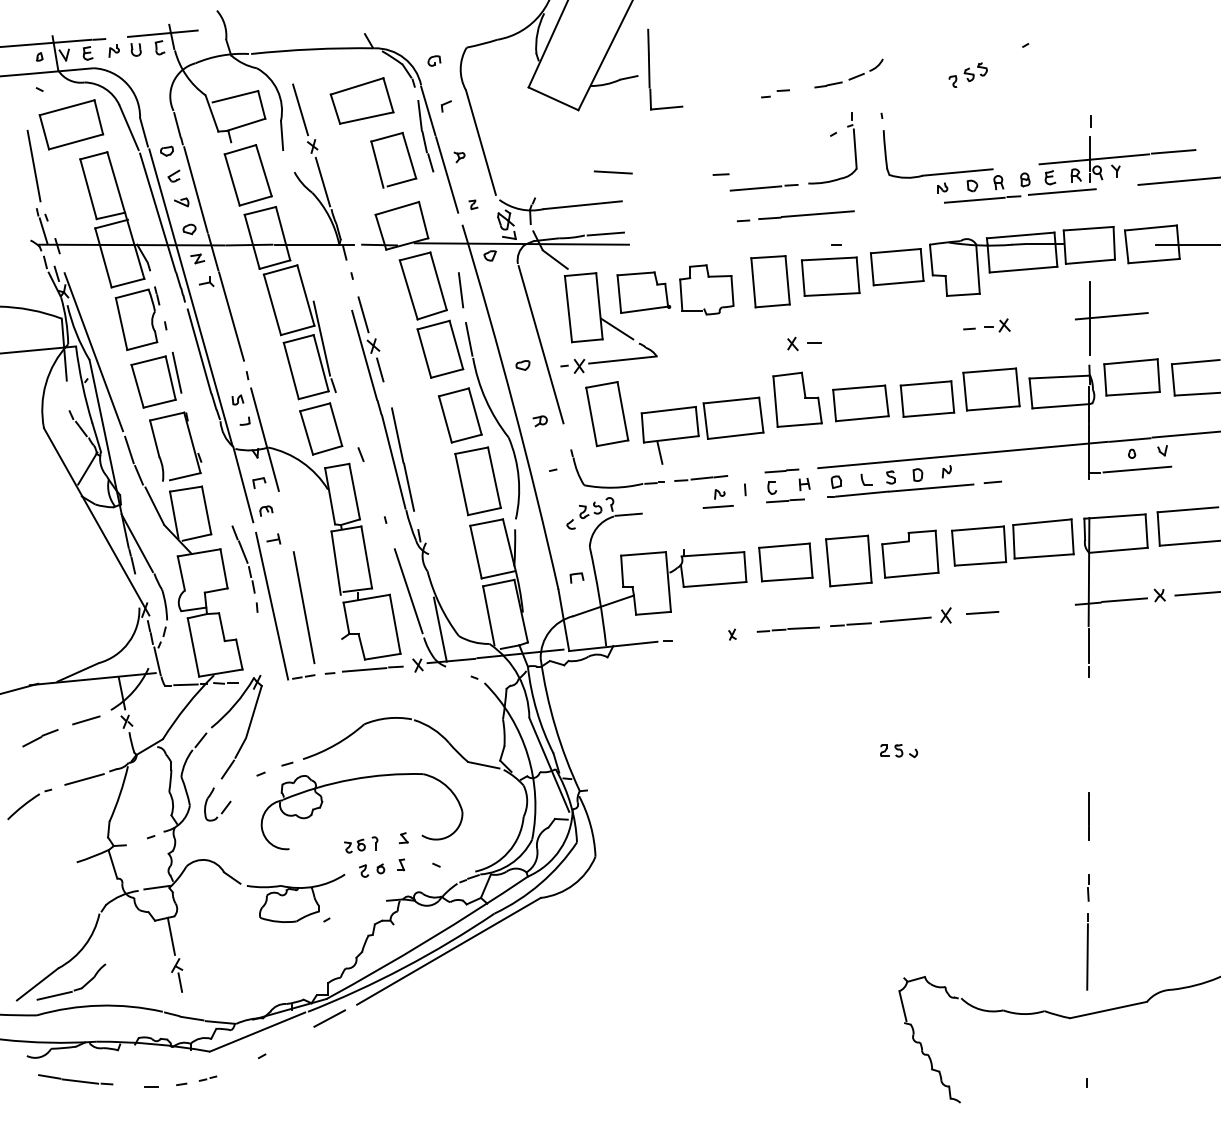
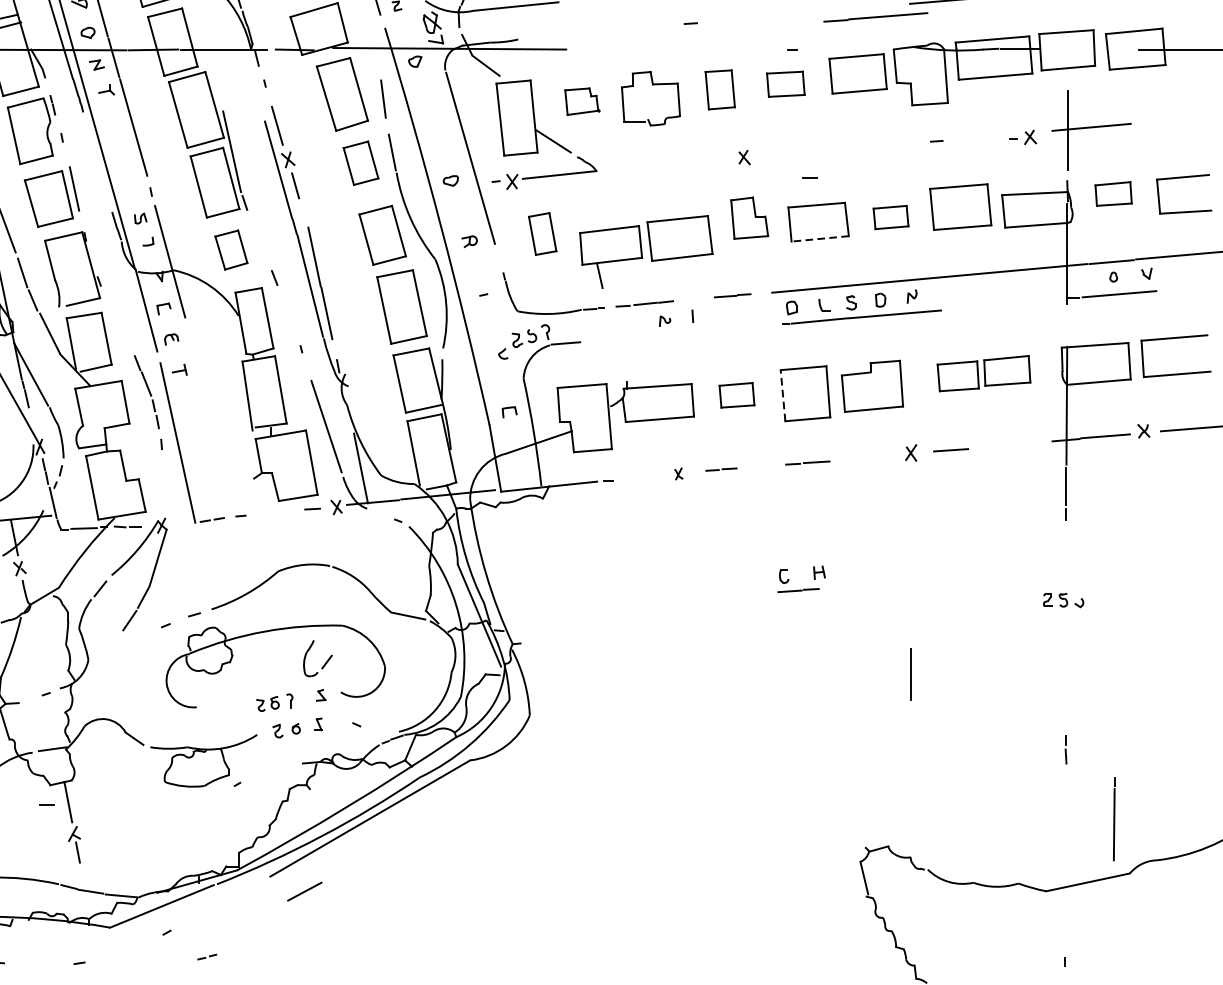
line: (806, 214) -> (875, 16), moved
line: (605, 233) -> (540, 37), removed
part: (830, 276) -> (785, 84), size x0.6
part: (770, 281) -> (720, 89), size x0.7
part: (643, 292) -> (582, 101), size x0.6
part: (997, 325) -> (1022, 137), moved
line: (814, 342) -> (809, 177), moved
part: (440, 348) -> (361, 162), size x0.7
line: (199, 351) -> (98, 165), removed
part: (1131, 377) -> (1113, 194), size x0.6
part: (927, 398) -> (891, 216), size x0.6
part: (797, 399) -> (749, 217), size x0.7
part: (607, 414) -> (542, 234), size x0.6
line: (861, 418) -> (819, 238), solid -> dashed
part: (321, 428) -> (231, 249), size x0.7
line: (992, 481) -> (961, 307), removed
part: (789, 499) -> (802, 589), moved
line: (717, 506) -> (662, 334), removed
part: (1012, 542) -> (983, 373), size x0.7
part: (785, 562) -> (736, 395), size x0.6
line: (828, 562) -> (783, 395), solid -> dashed
line: (303, 607) -> (212, 444), removed
line: (905, 619) -> (867, 457), removed
line: (803, 627) -> (756, 466), removed
line: (364, 669) -> (278, 511), removed
part: (899, 751) -> (1064, 601), moved
part: (223, 809) -> (324, 664), moved
line: (1088, 816) -> (910, 675), moved
line: (1087, 951) -> (1114, 818), moved
line: (329, 1018) -> (304, 891), moved
line: (206, 1078) -> (205, 956), moved
line: (151, 1086) -> (46, 804), moved

